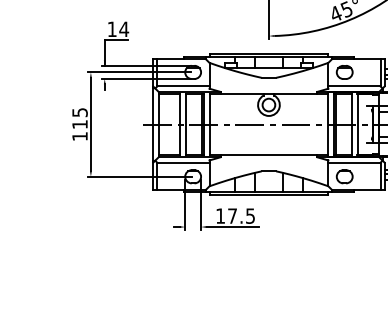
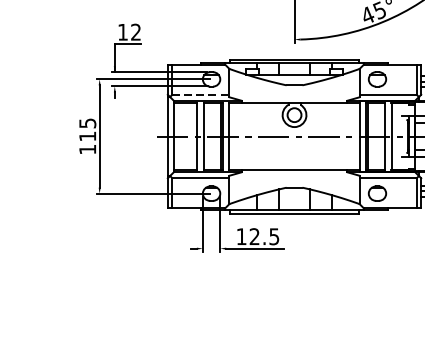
text: (124, 28) -> (136, 31), 14 -> 12
line: (183, 86) -> (201, 94), solid -> dashed
text: (232, 215) -> (254, 236), 17.5 -> 12.5

